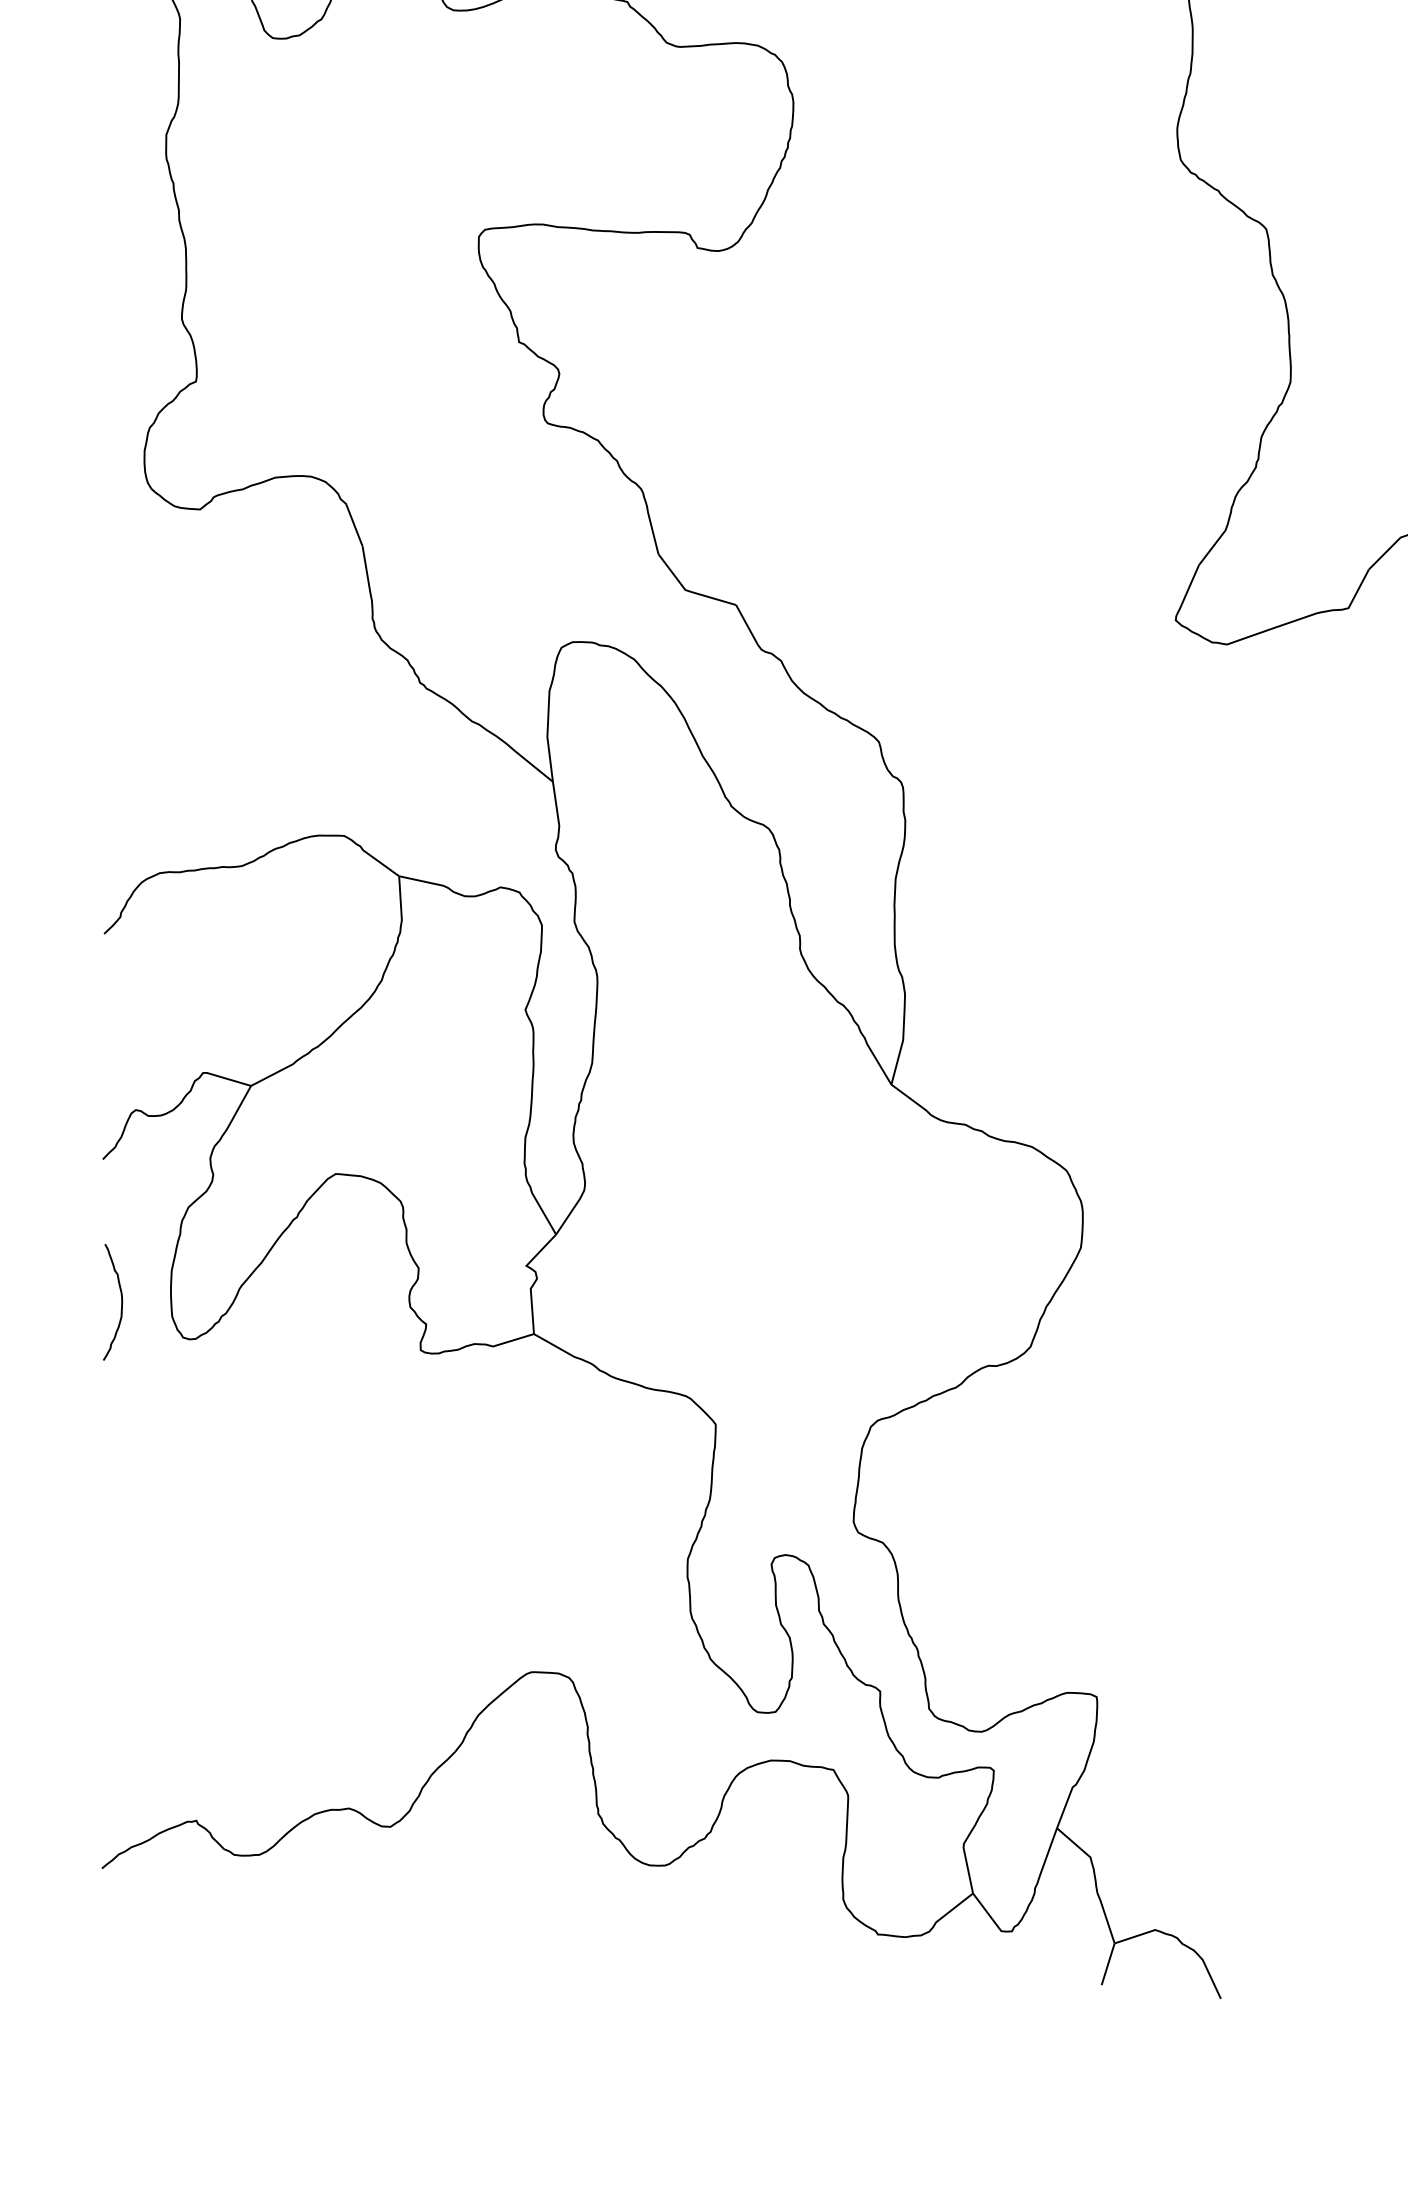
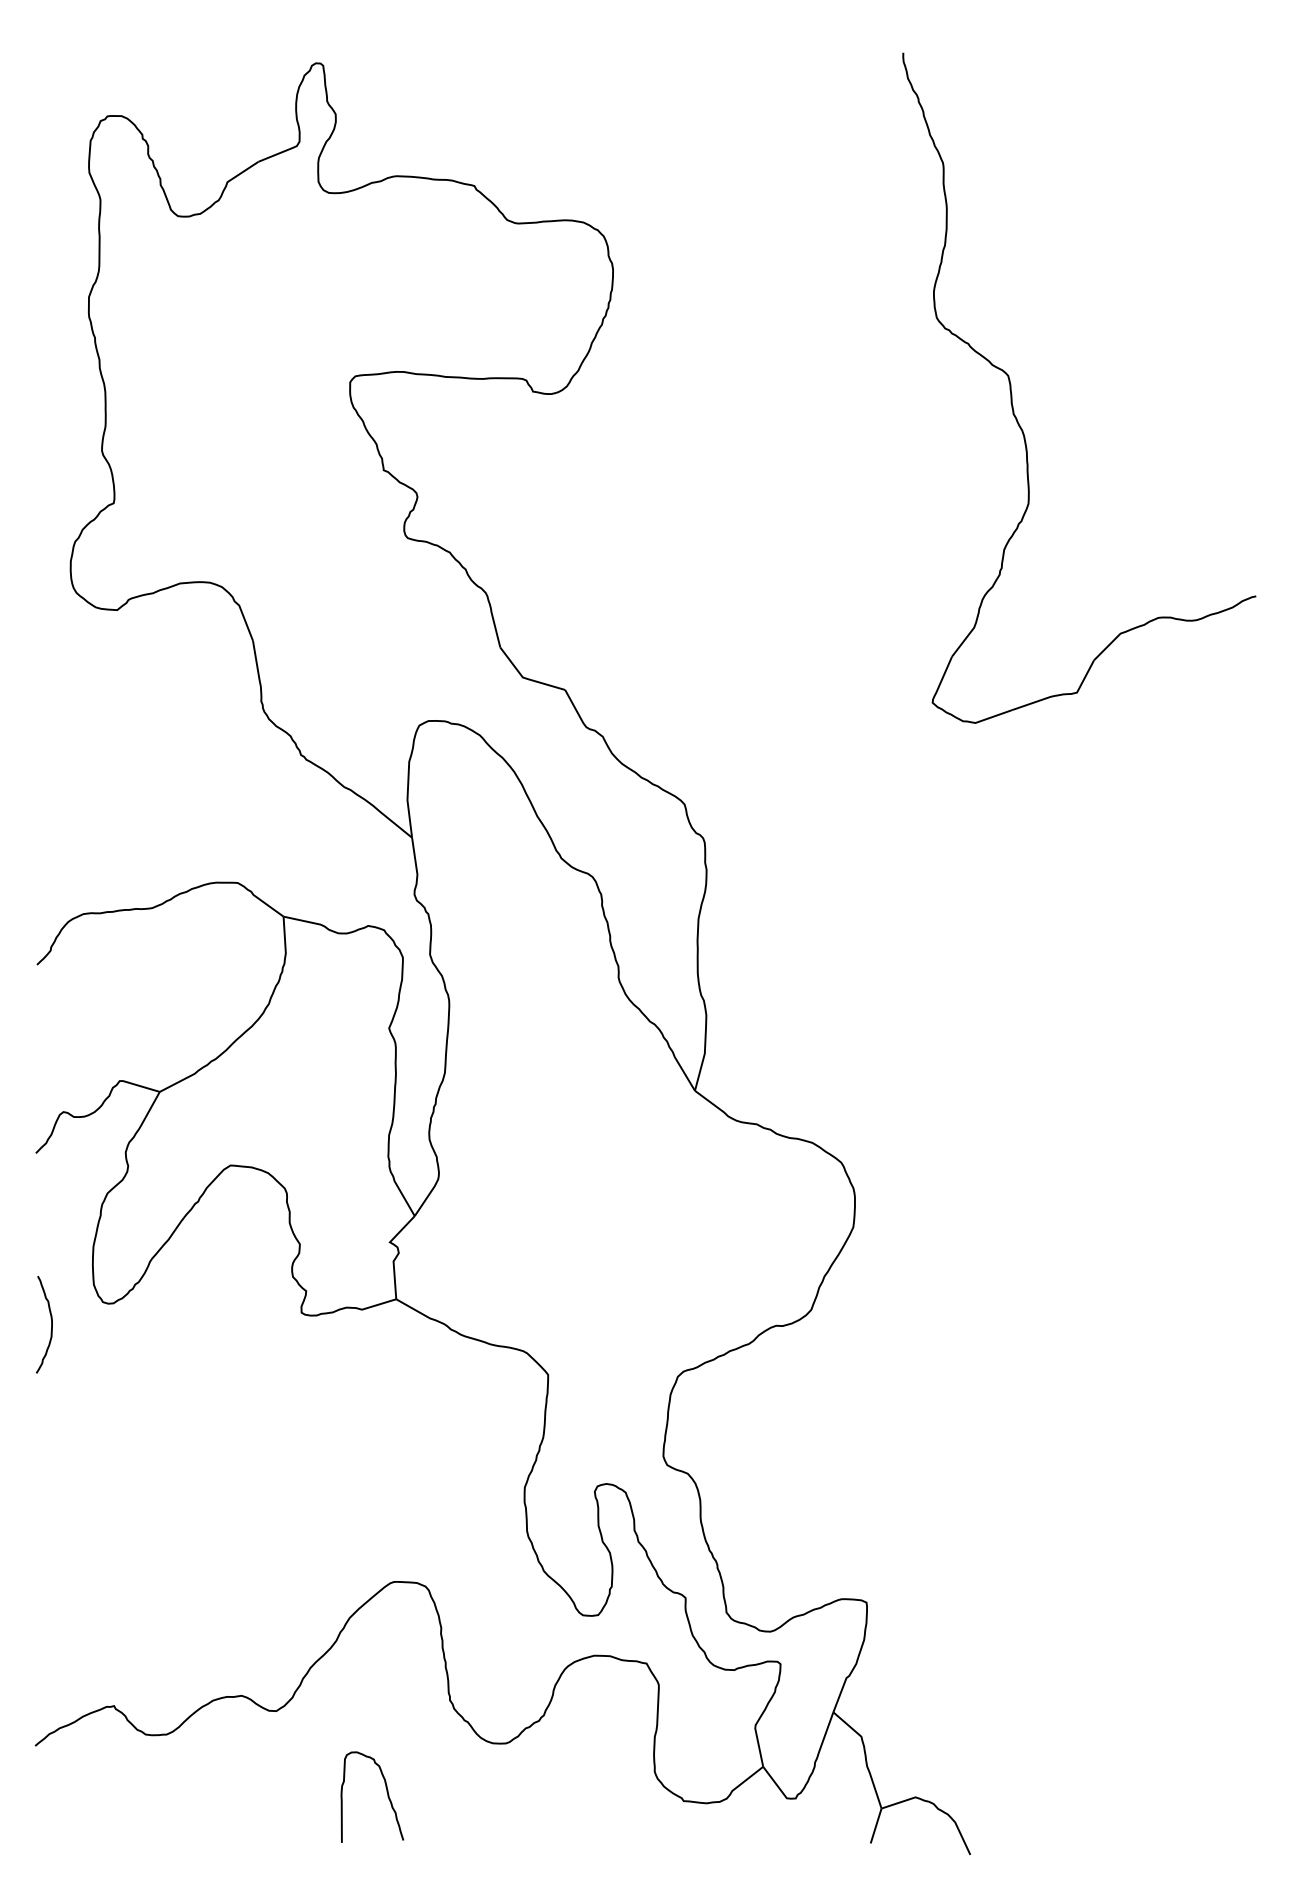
curve: (121, 1302) -> (51, 1324), moved
curve: (522, 1924) -> (386, 1792), added

